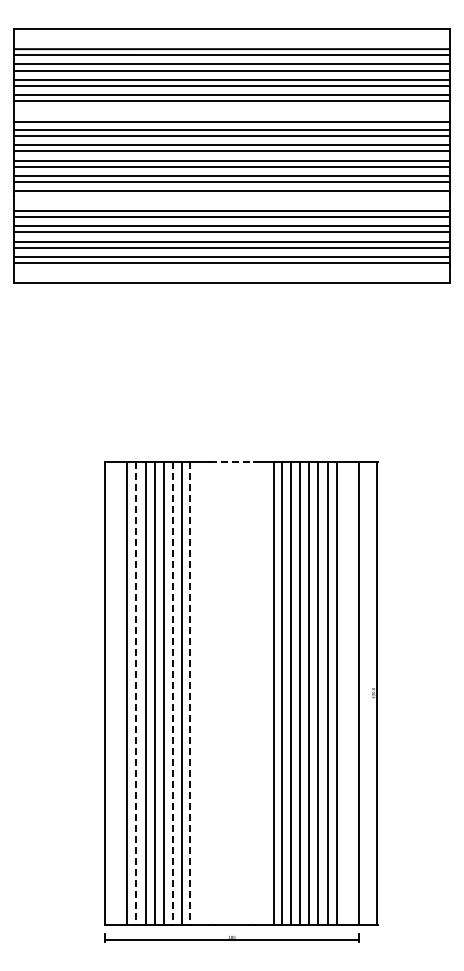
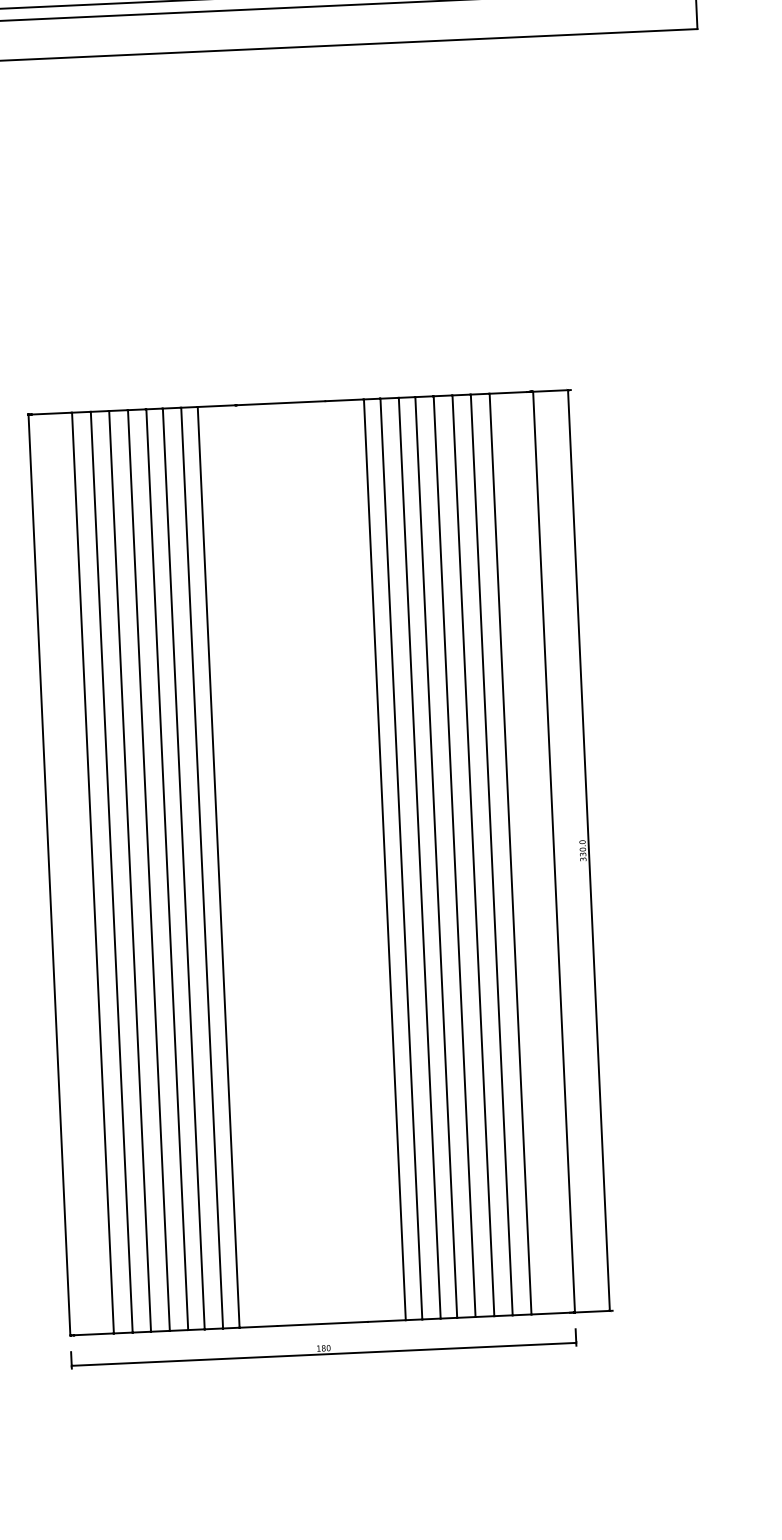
line: (232, 461) -> (281, 403), dashed -> solid
line: (136, 693) -> (112, 872), dashed -> solid
line: (172, 693) -> (183, 869), dashed -> solid
line: (190, 693) -> (219, 867), dashed -> solid

